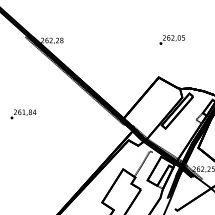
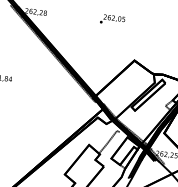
text: (171, 39) -> (111, 19), moved

